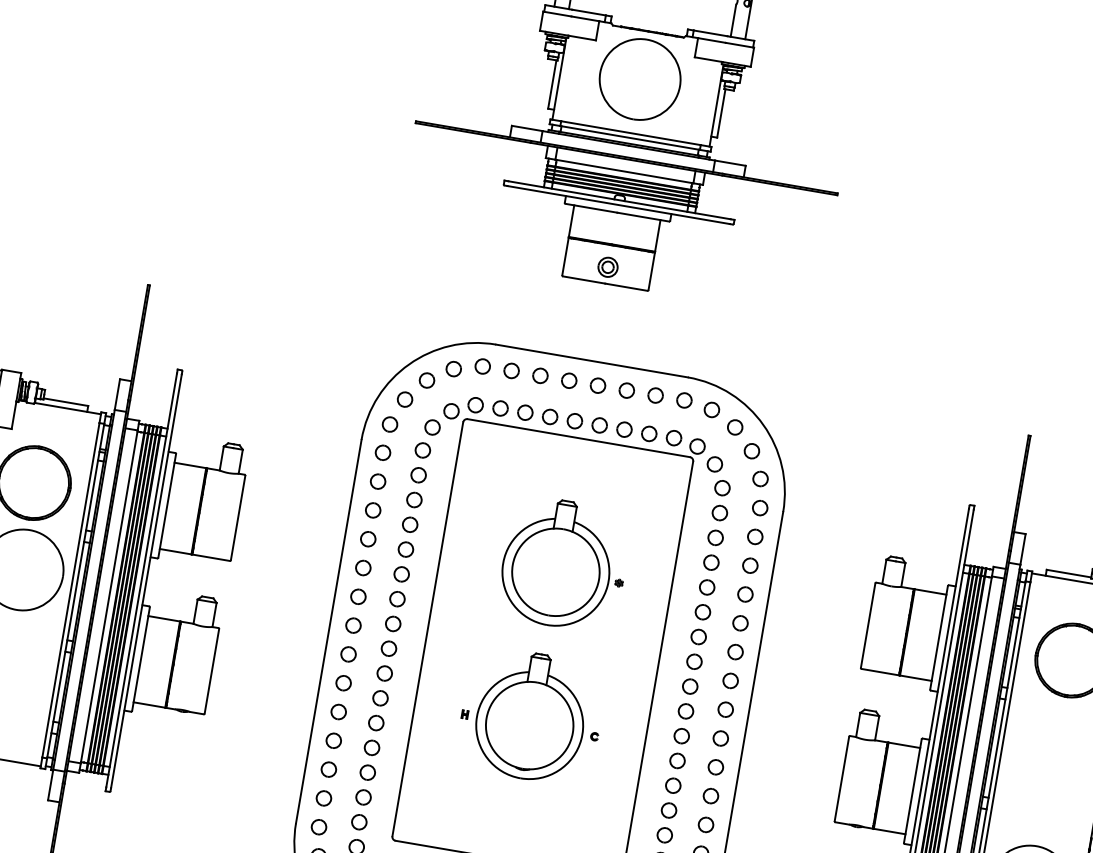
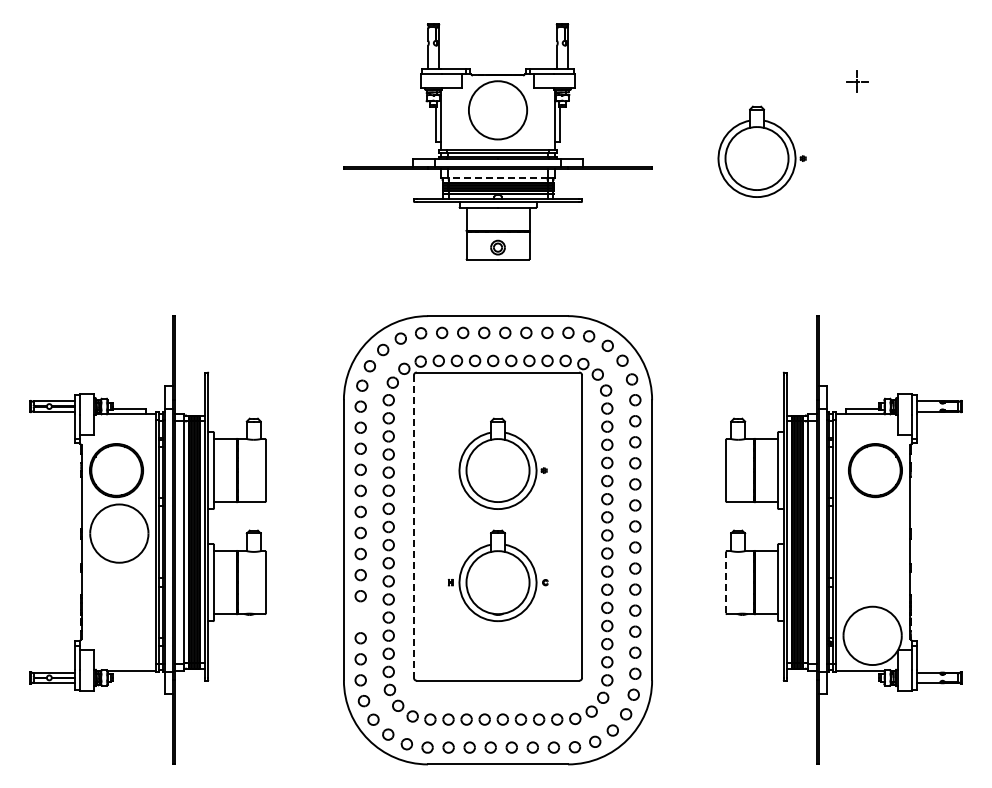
line: (623, 171) -> (497, 177), solid -> dashed
part: (990, 197) -> (761, 151), added
line: (426, 630) -> (413, 527), solid -> dashed
part: (333, 741) -> (360, 617), removed
line: (842, 778) -> (726, 582), solid -> dashed

